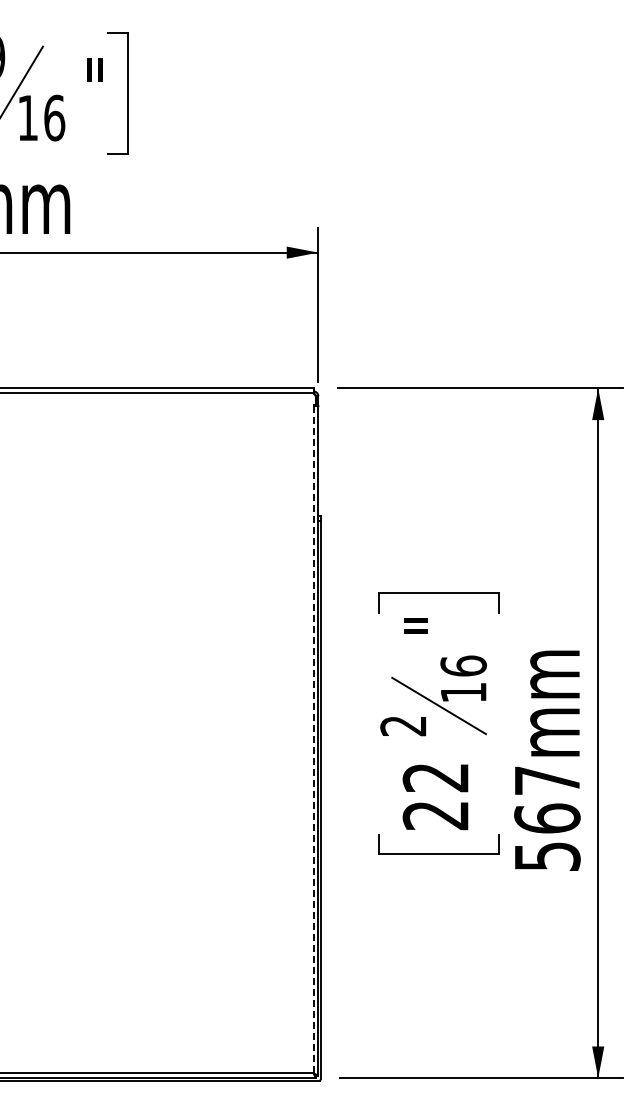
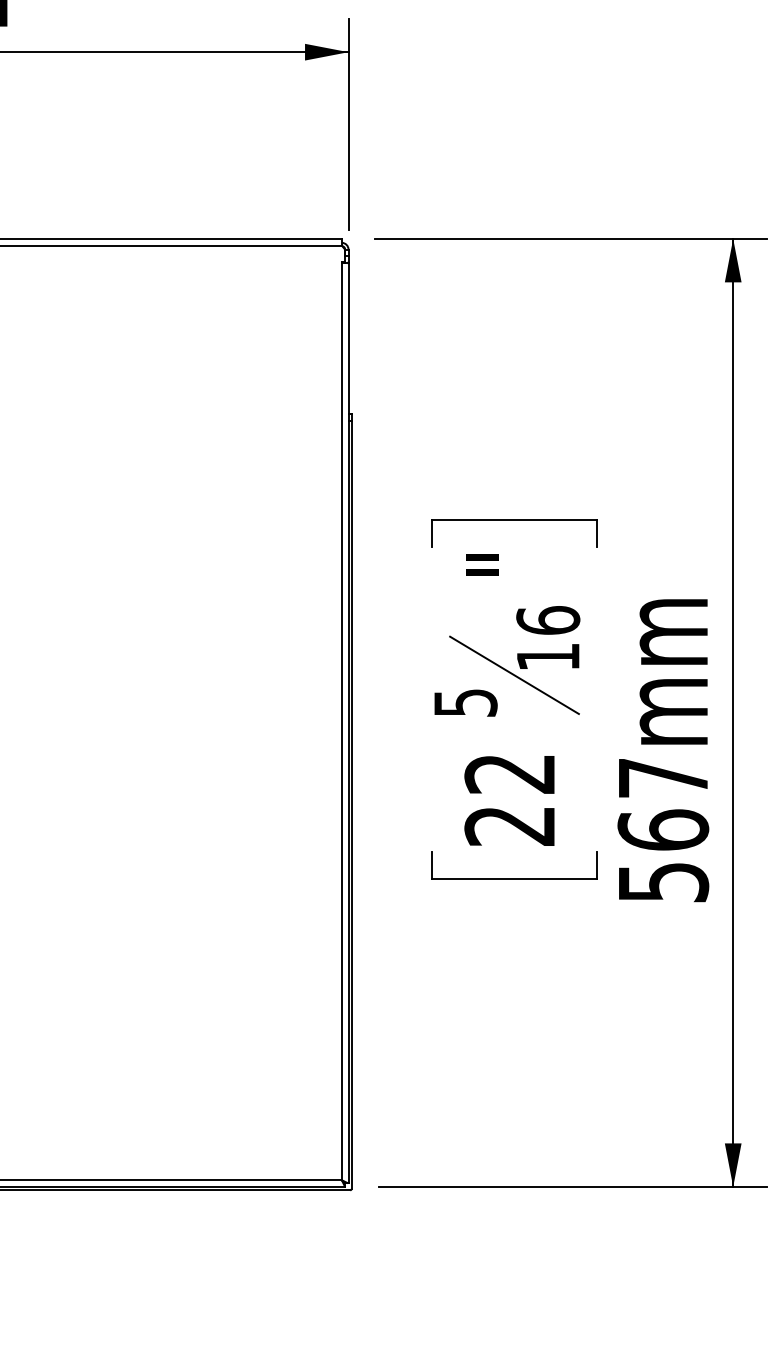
text: (403, 726) -> (465, 703), 2 -> 5
line: (313, 739) -> (341, 721), dashed -> solid

